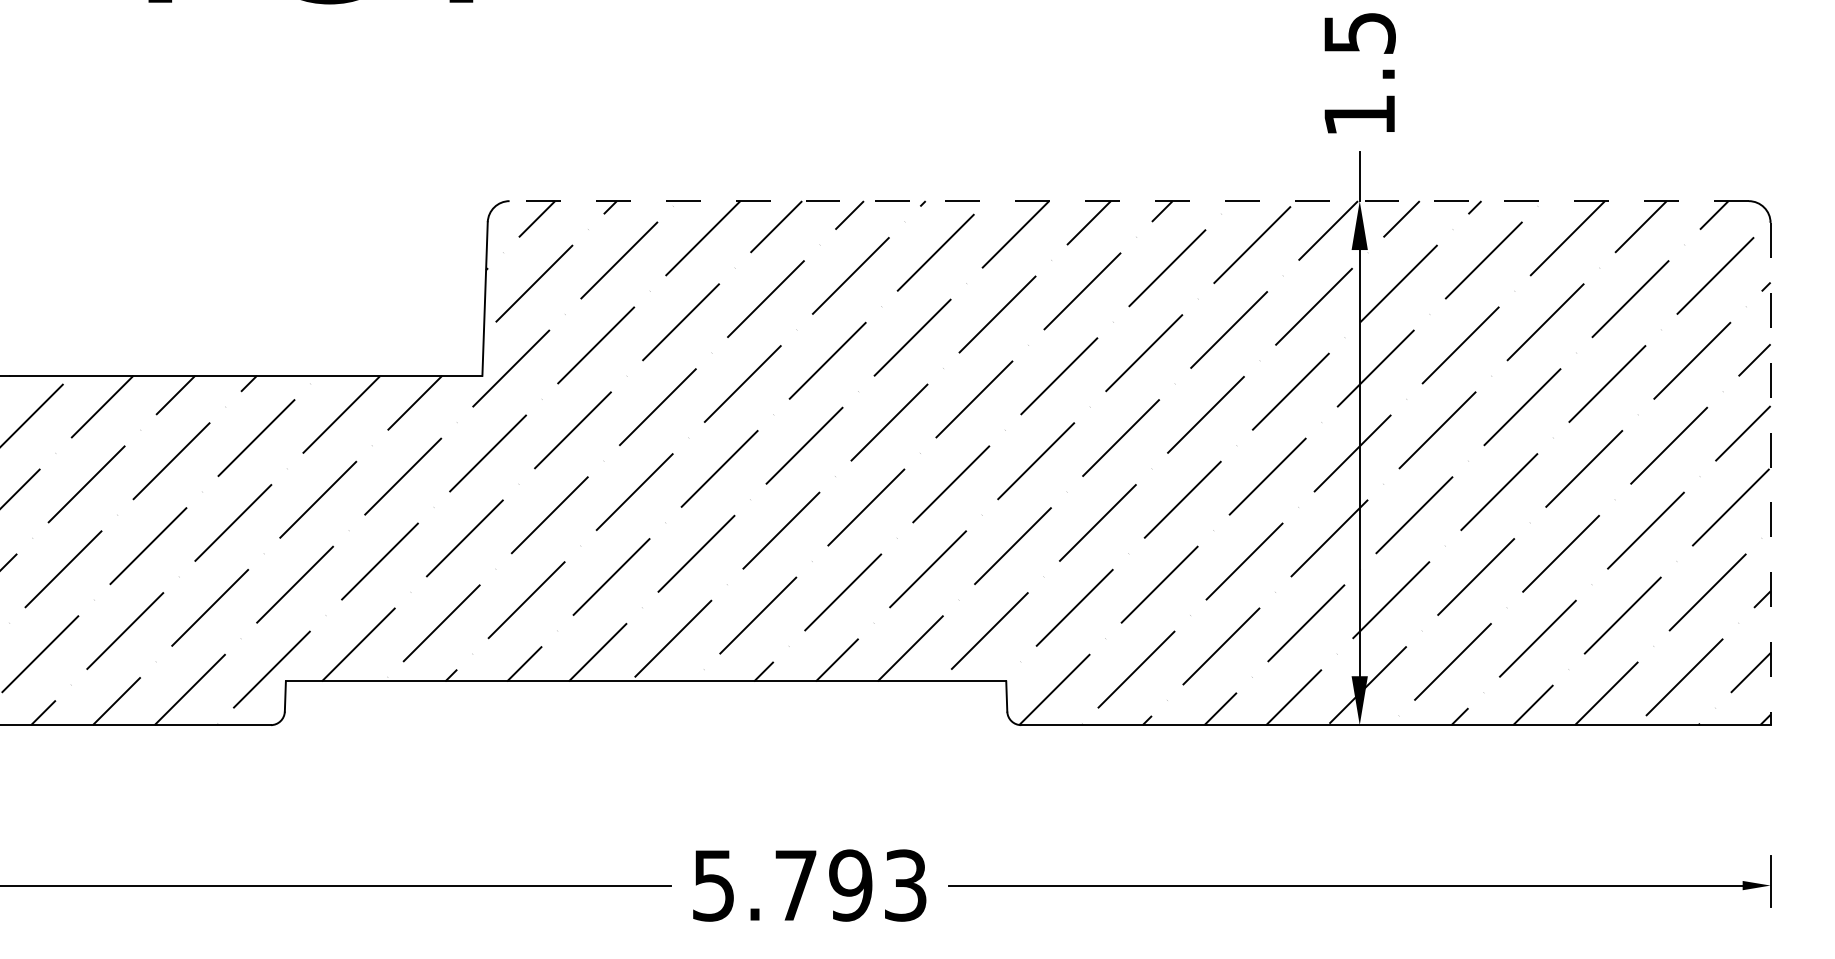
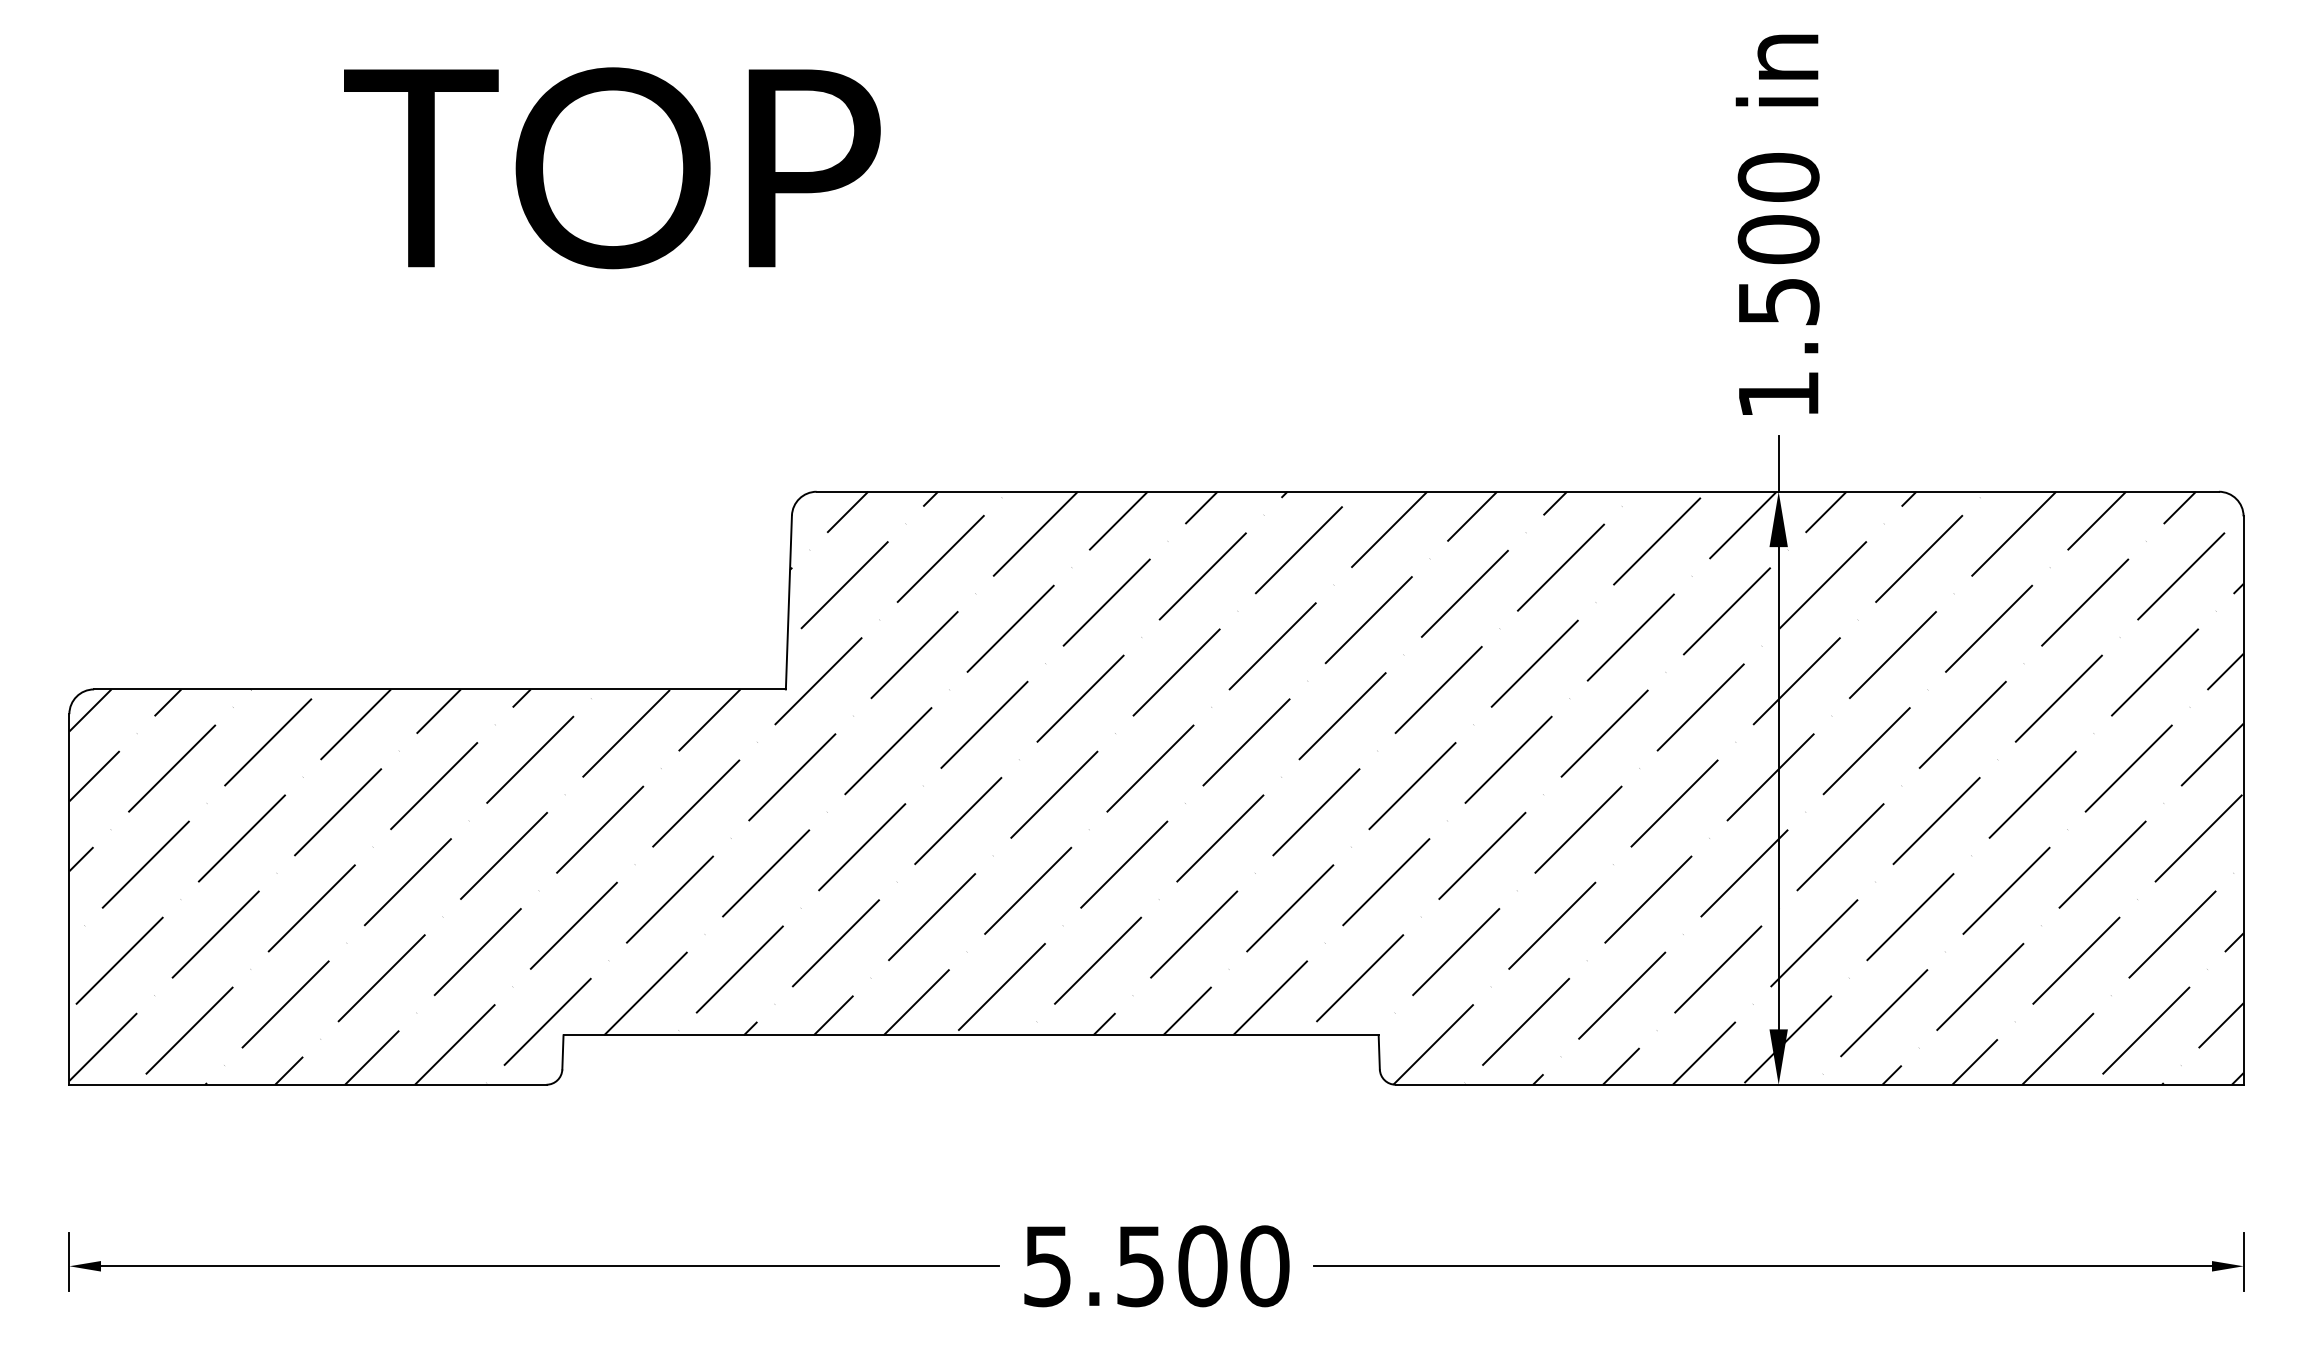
line: (1128, 200) -> (1517, 491), dashed -> solid
line: (1770, 474) -> (2243, 801), dashed -> solid
text: (851, 885) -> (1203, 1266), 5.793 -> 5.500

